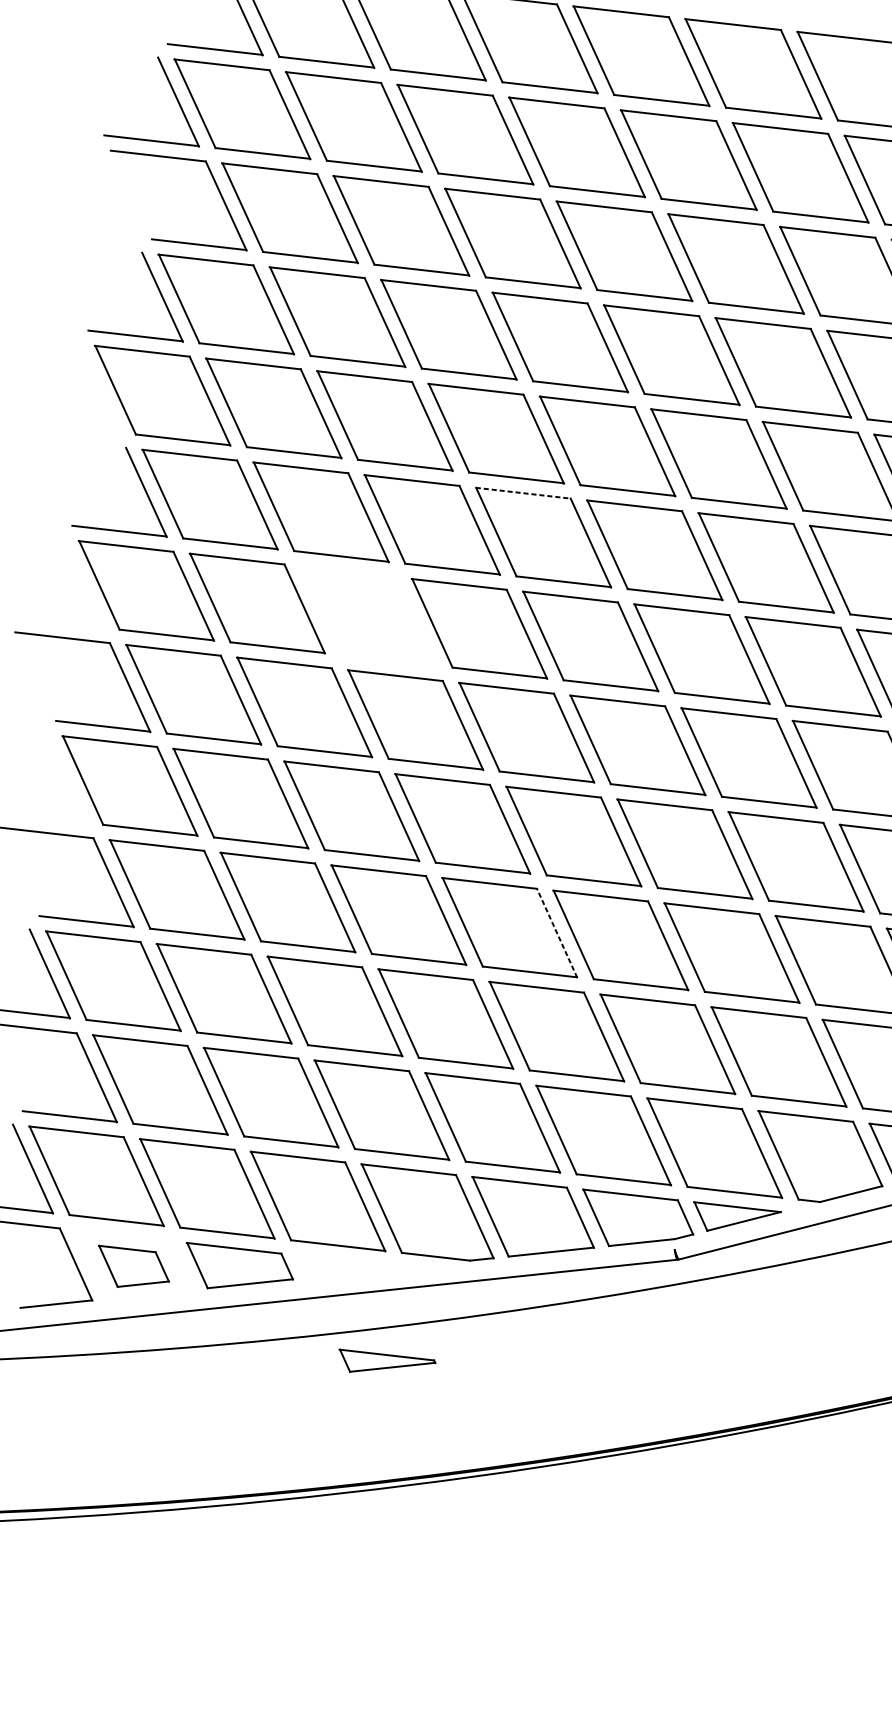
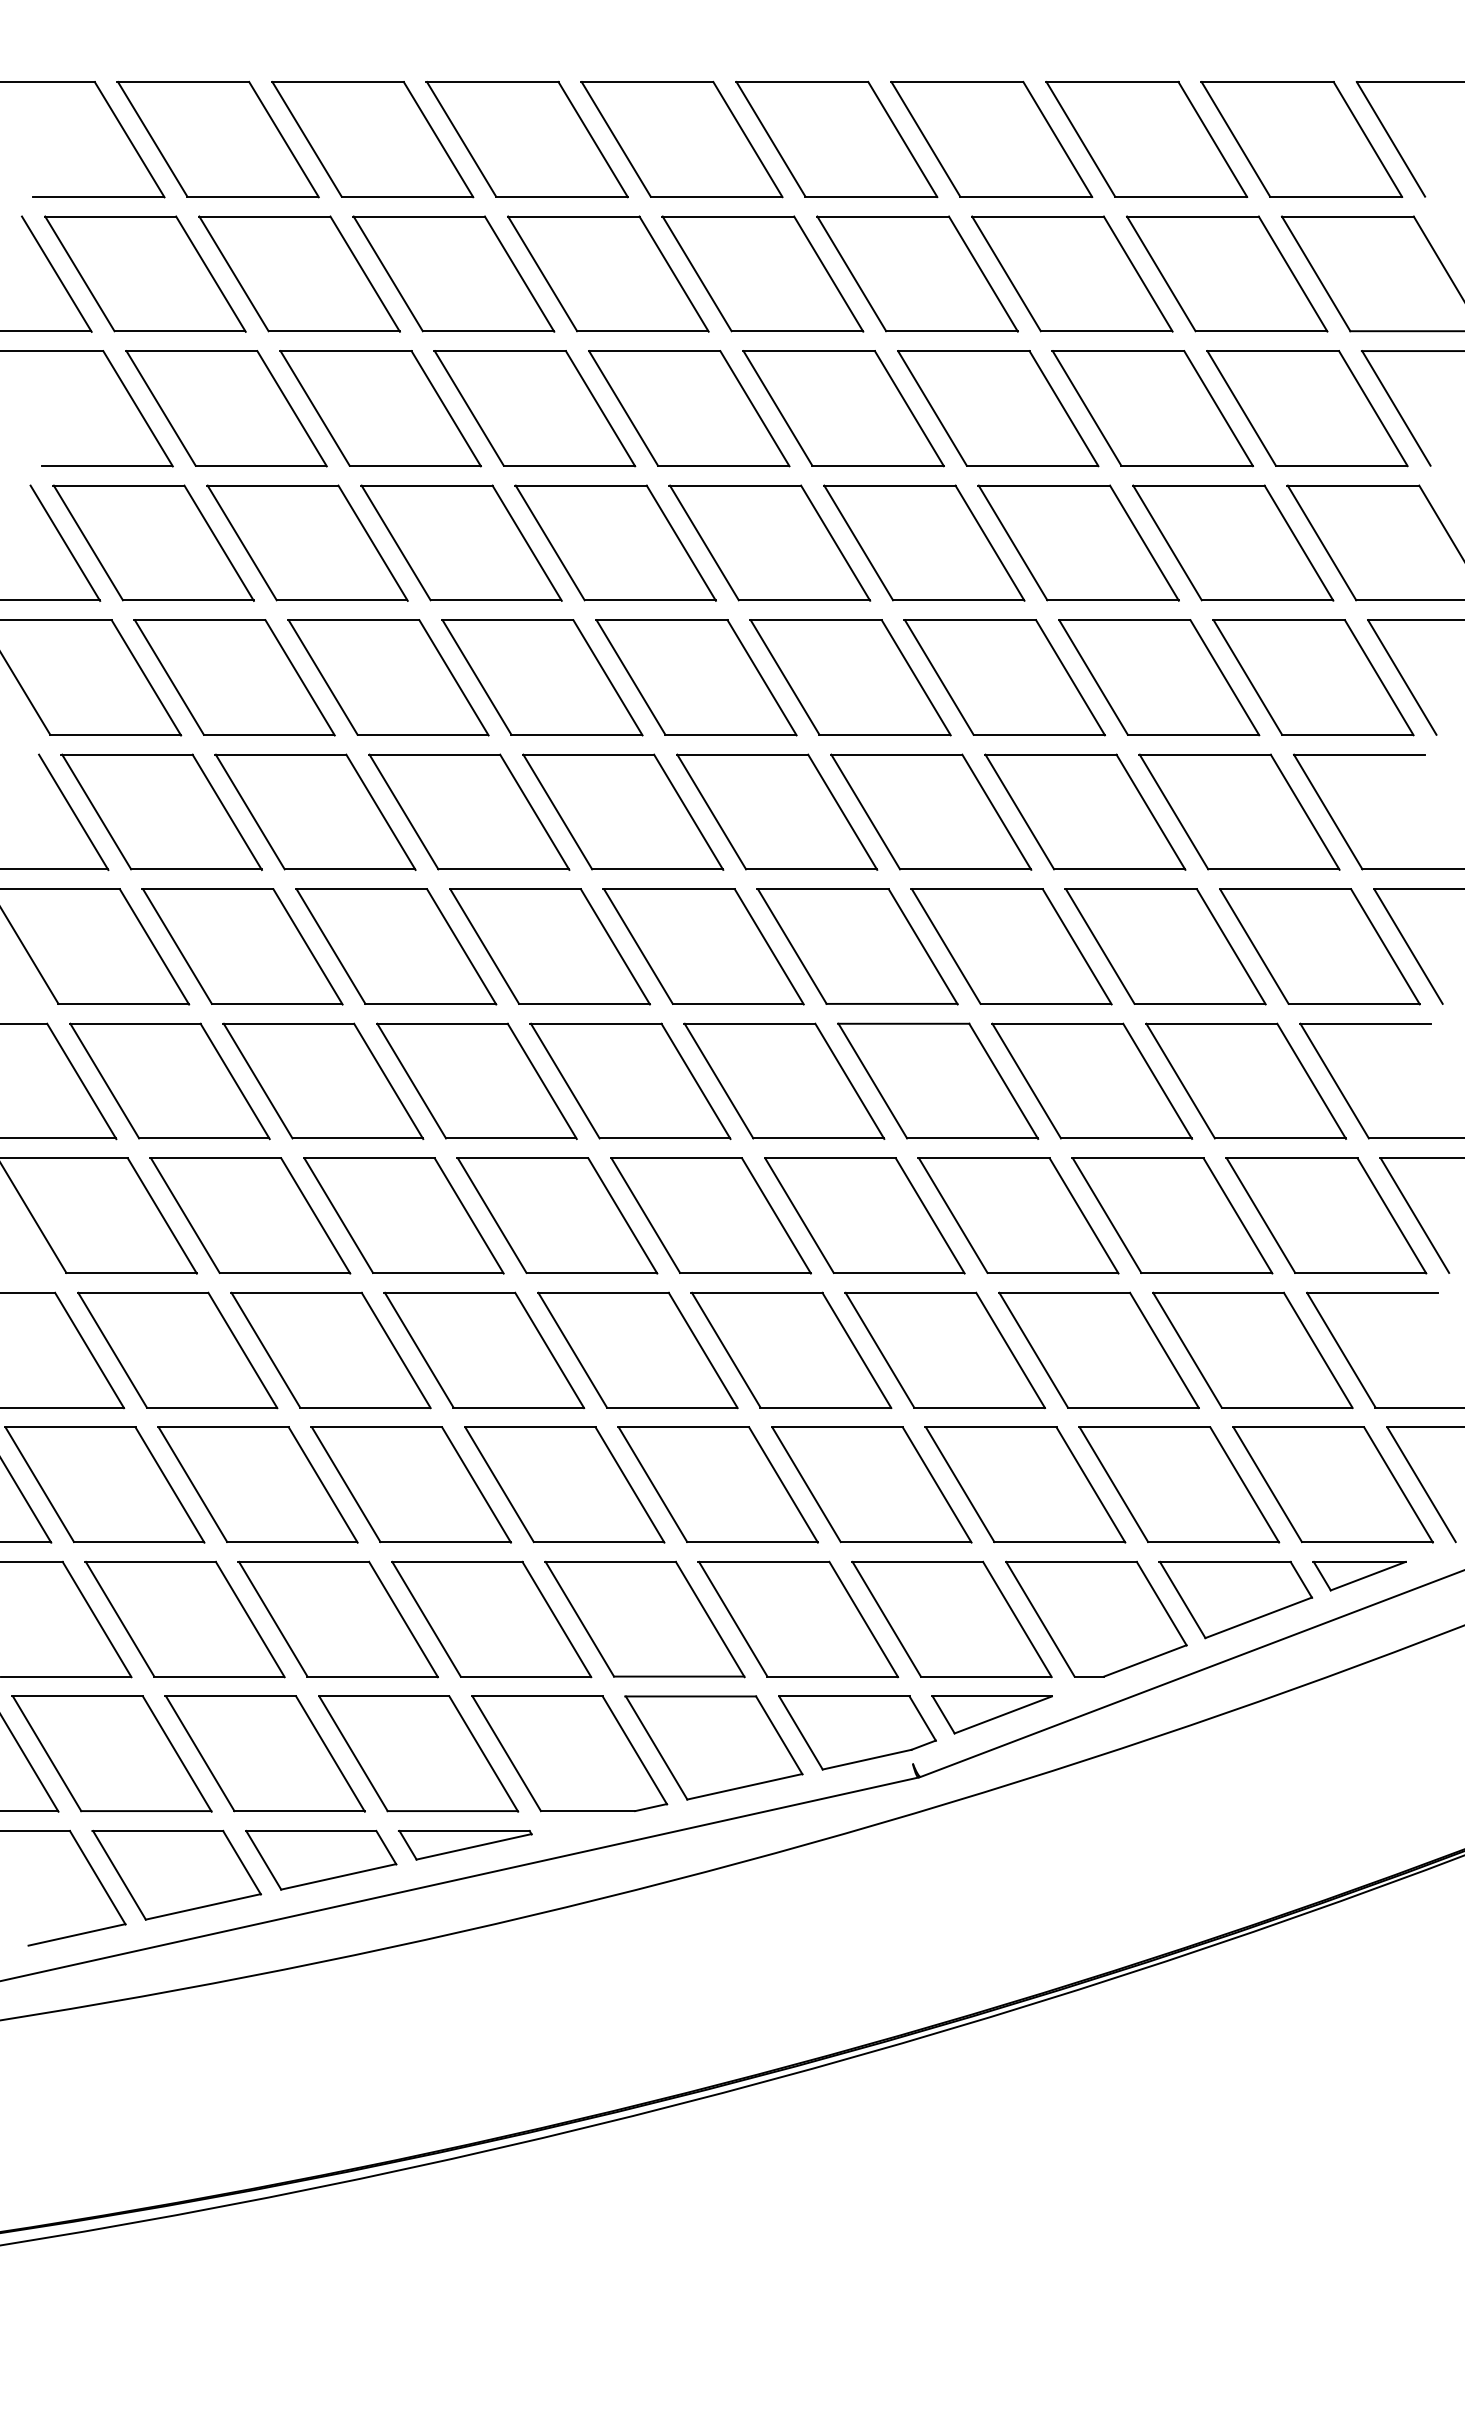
line: (523, 493) -> (588, 754), dashed -> solid
part: (368, 616) -> (396, 946), added
line: (556, 933) -> (702, 1350), dashed -> solid
part: (133, 1268) -> (176, 1874), size x1.67
part: (386, 1365) -> (465, 1845), moved

